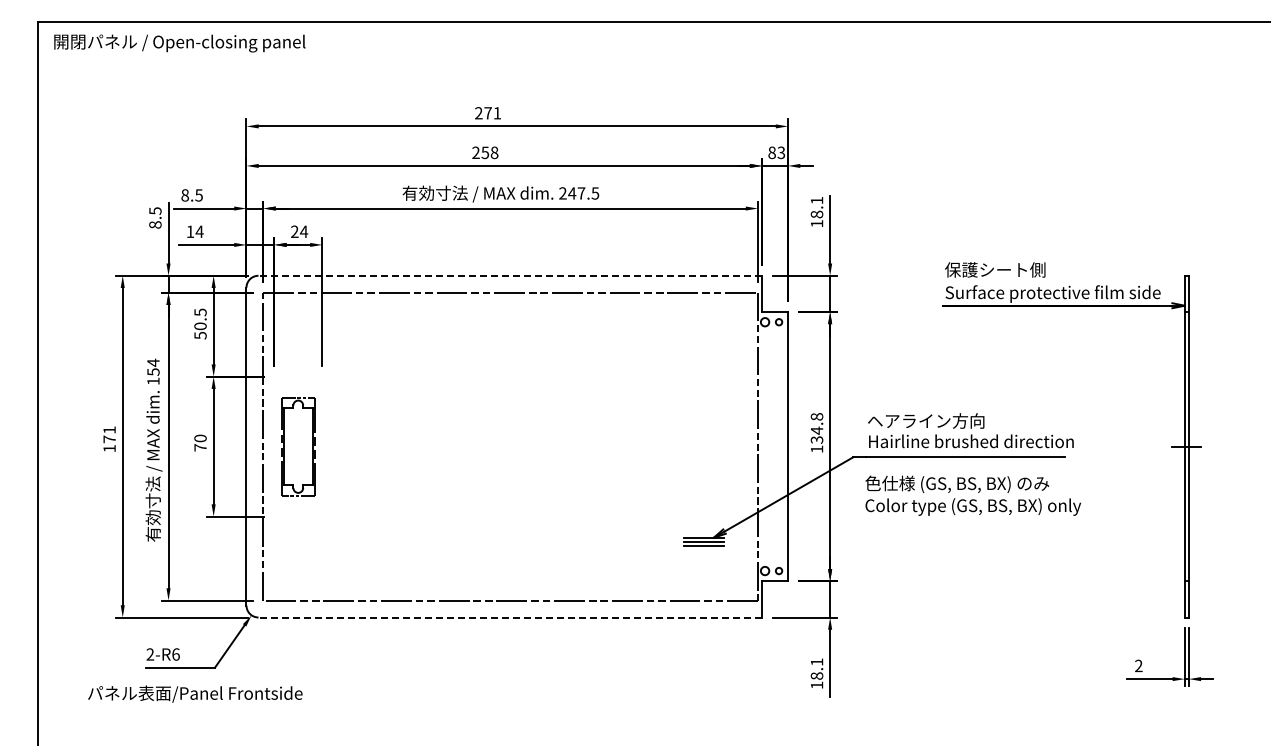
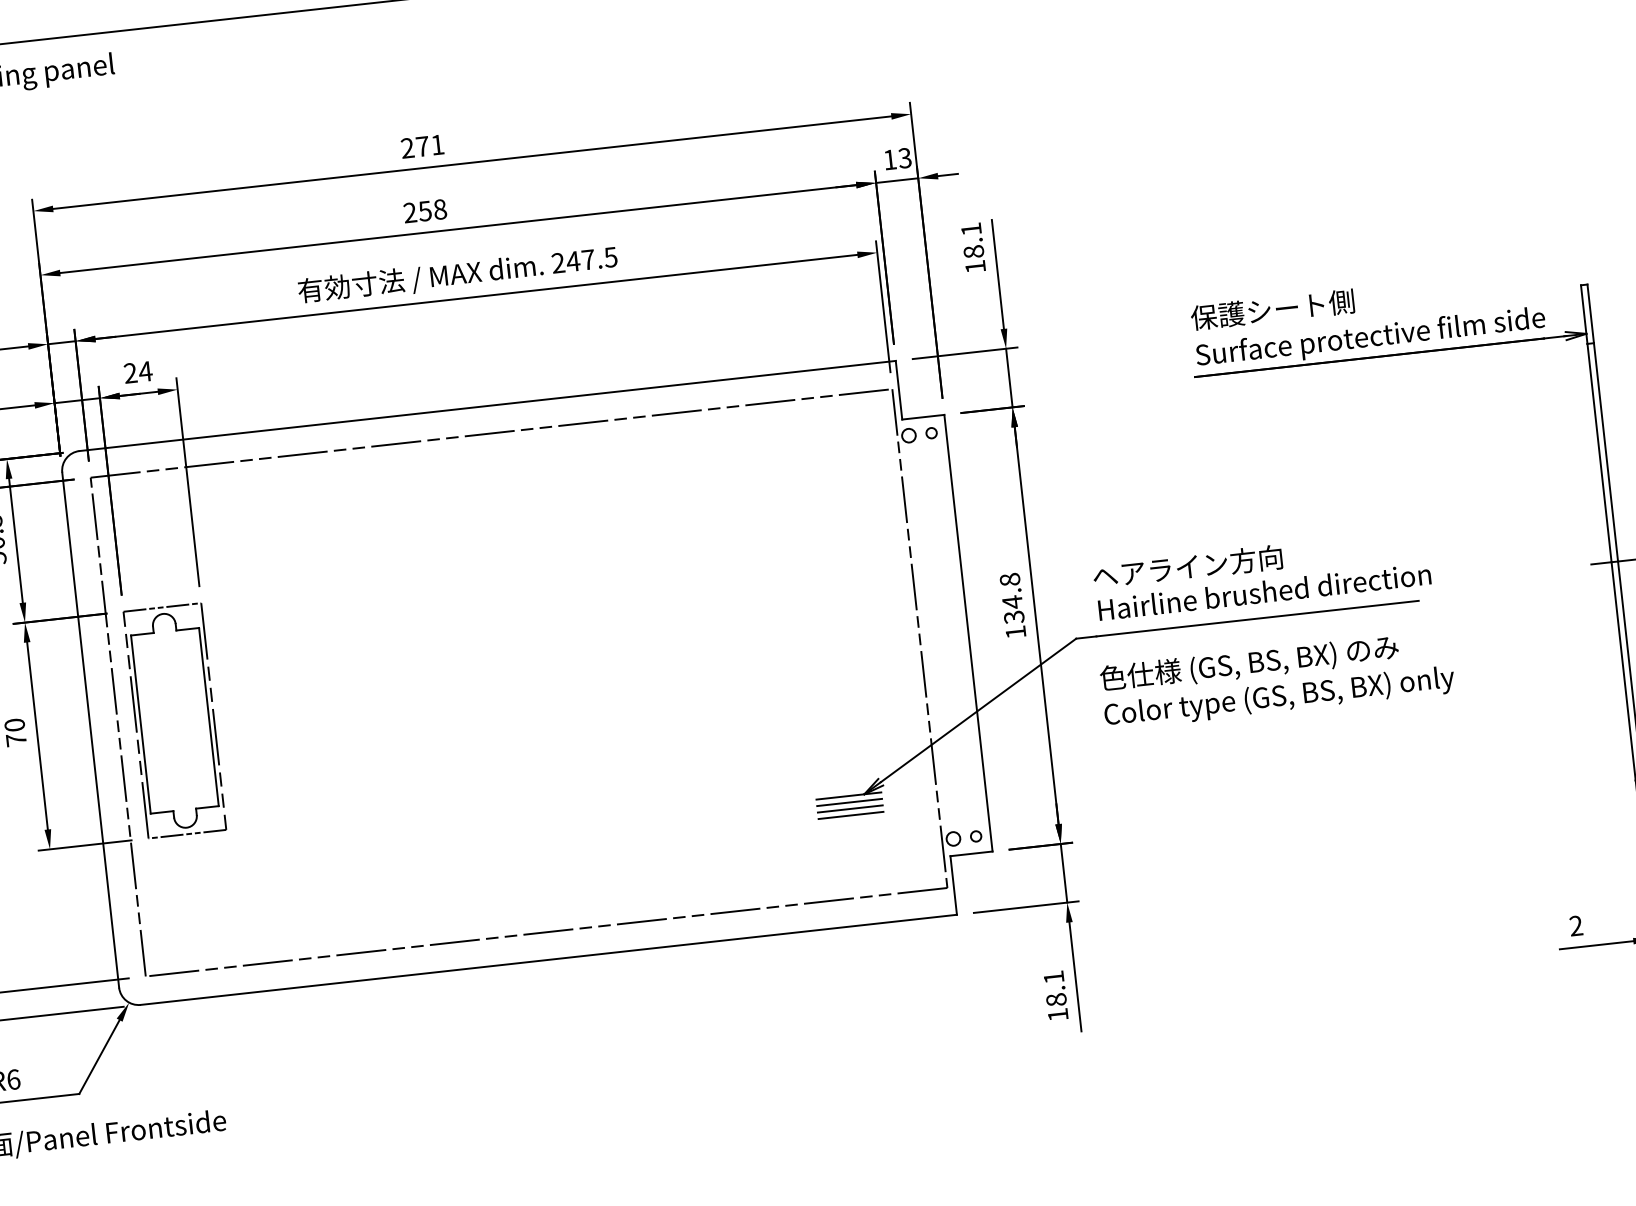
text: (771, 152) -> (889, 159), 83 -> 13
line: (510, 275) -> (487, 405), dashed -> solid
part: (297, 446) -> (173, 720), size x1.43
line: (704, 549) -> (851, 814), added
line: (510, 617) -> (549, 959), dashed -> solid

